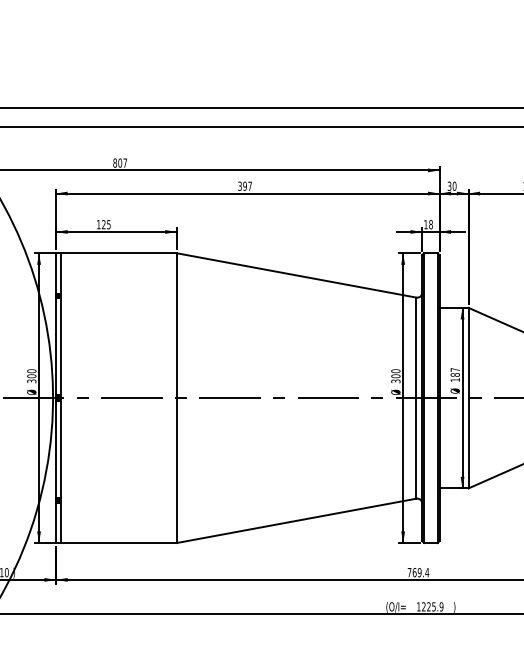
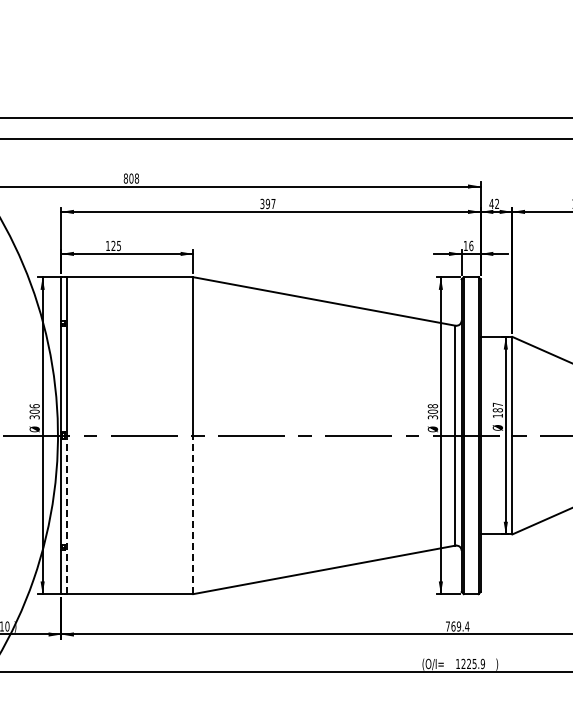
text: (124, 163) -> (136, 178), 807 -> 808
text: (452, 185) -> (494, 203), 30 -> 42
text: (431, 224) -> (471, 245), 18 -> 16
text: (31, 371) -> (34, 406), 300 -> 306
text: (395, 371) -> (432, 406), 300 -> 308
line: (60, 470) -> (66, 514), solid -> dashed
line: (176, 470) -> (193, 514), solid -> dashed

